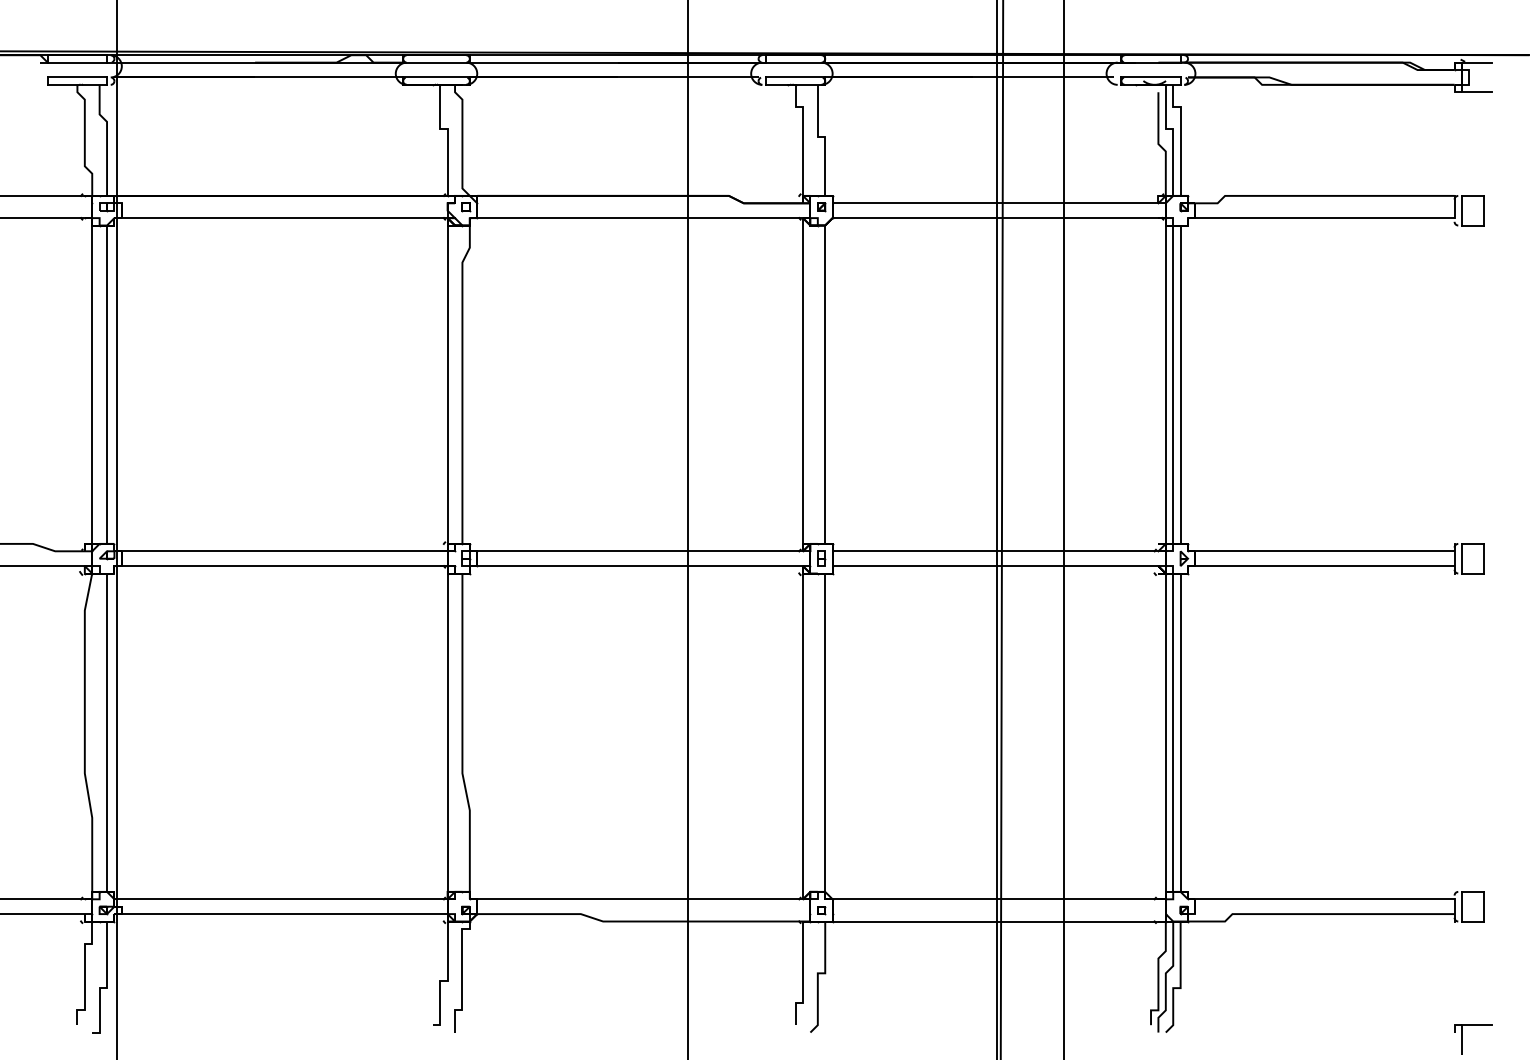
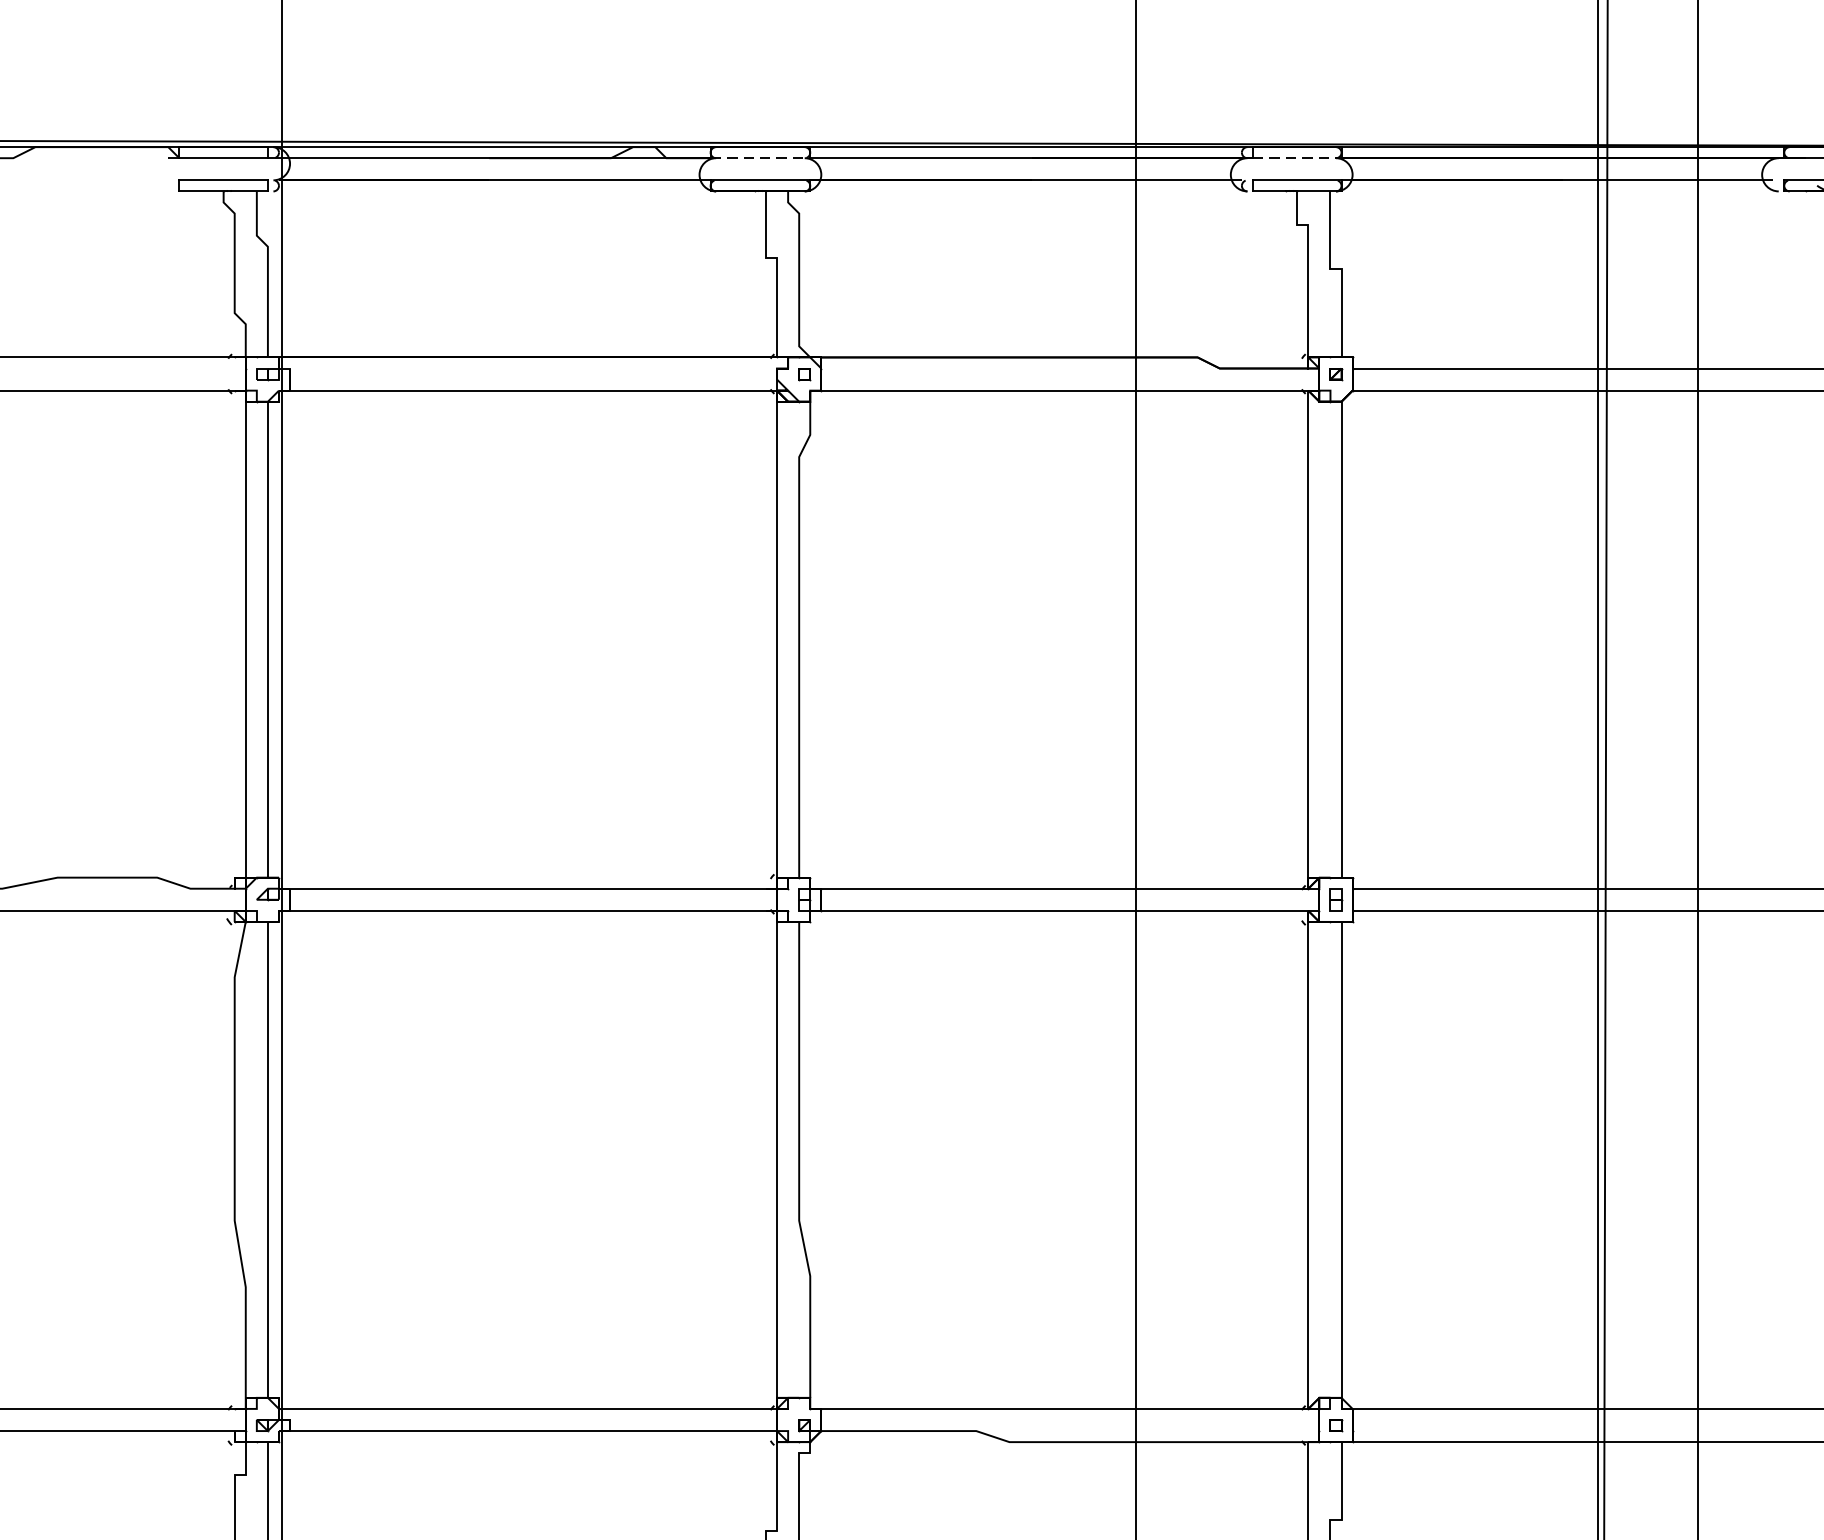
line: (437, 62) -> (761, 158), solid -> dashed
line: (795, 62) -> (1297, 158), solid -> dashed

